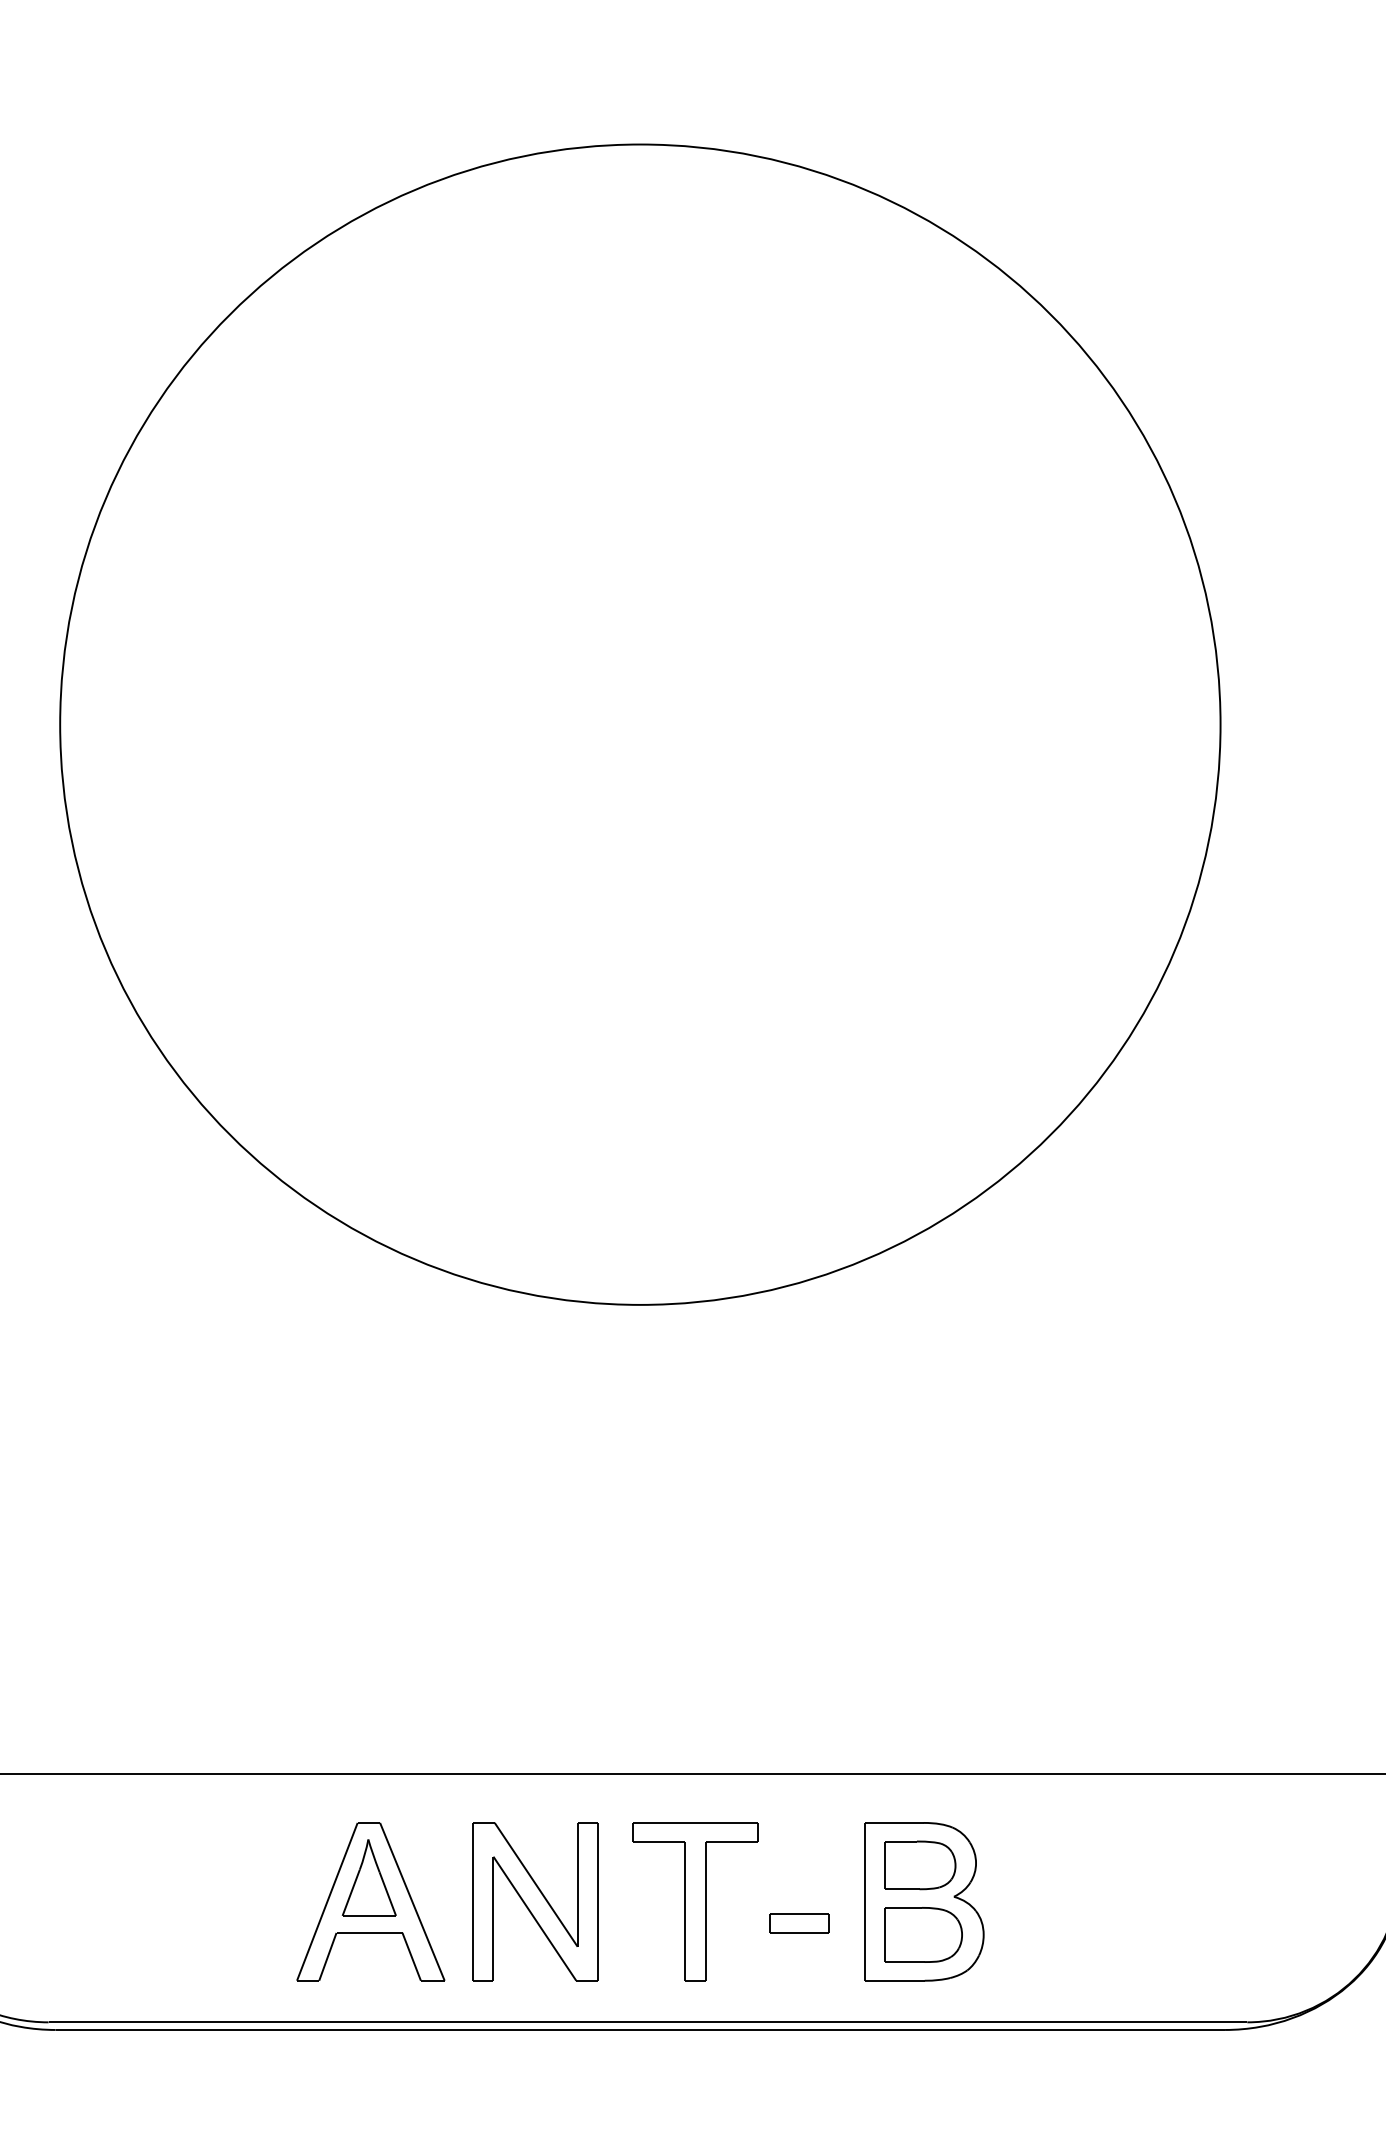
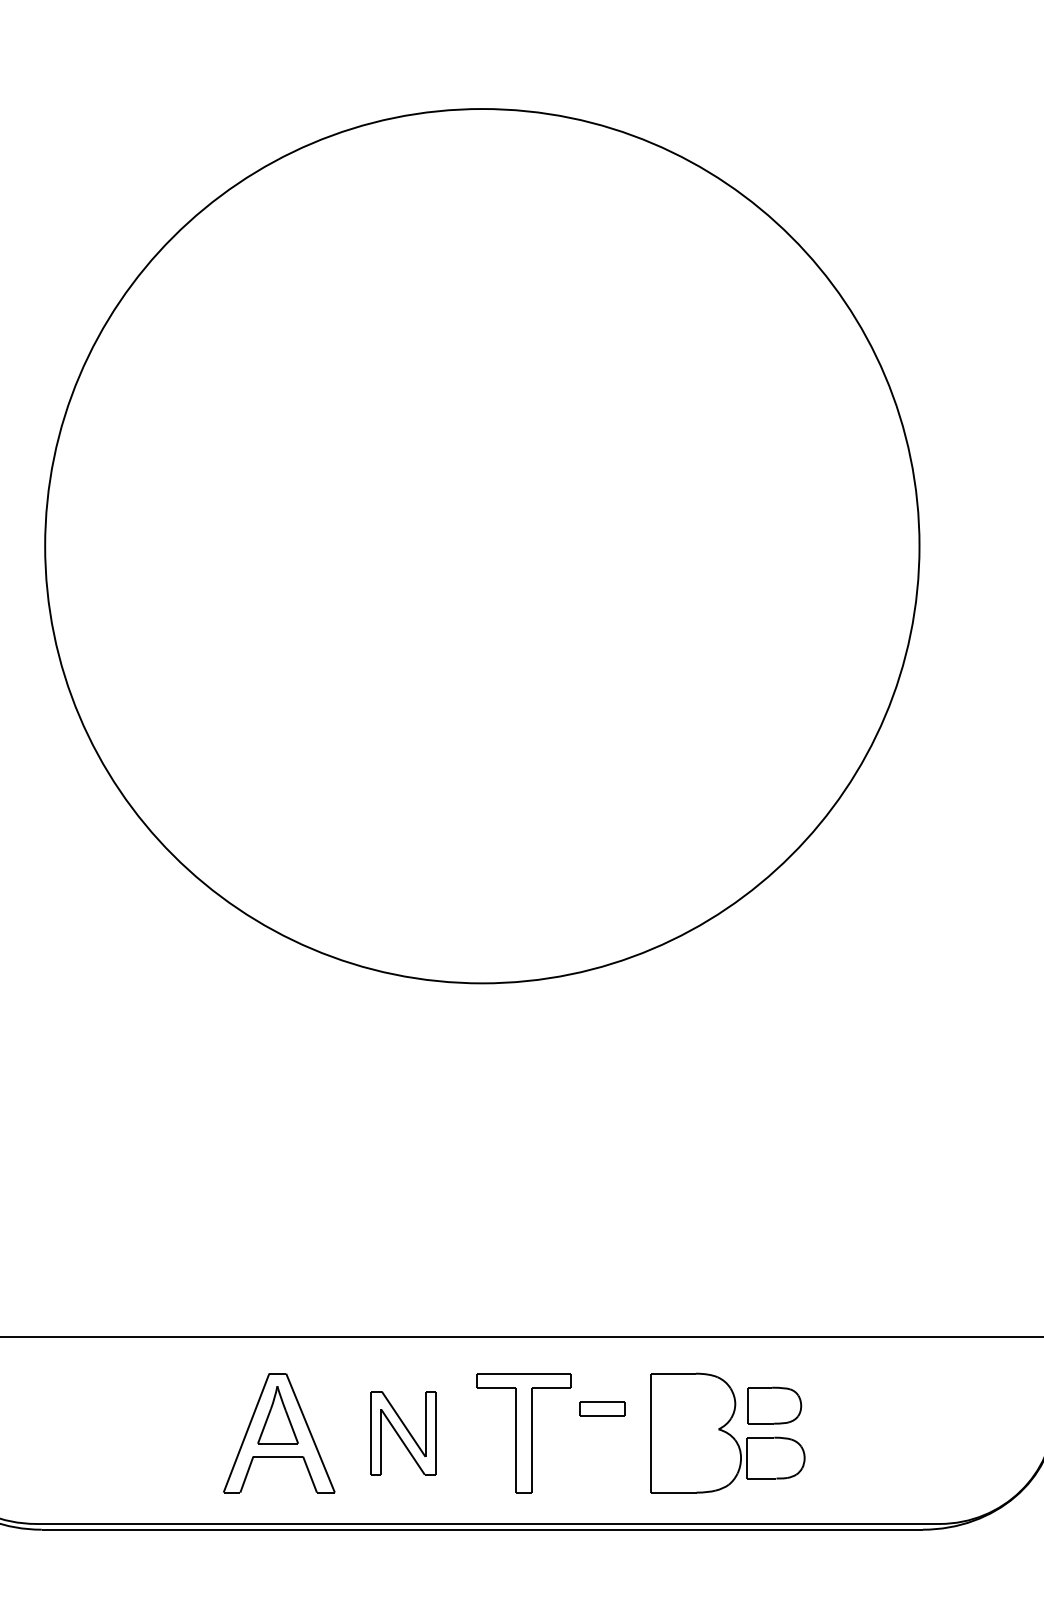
part: (920, 1865) -> (774, 1405), moved
part: (535, 1901) -> (403, 1432), size x0.7
part: (799, 1923) -> (602, 1408), moved
part: (923, 1934) -> (775, 1457), moved

